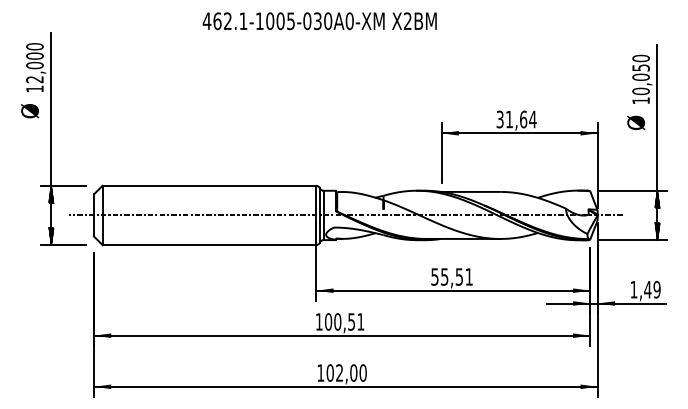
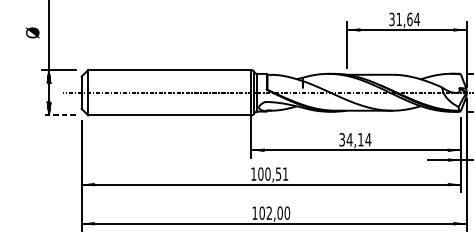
text: (30, 111) -> (33, 33), moved
line: (63, 245) -> (58, 115), solid -> dashed
text: (452, 276) -> (355, 139), 55,51 -> 34,14

